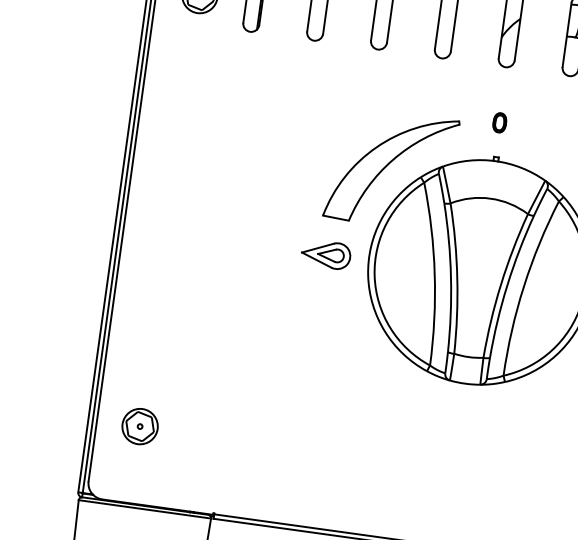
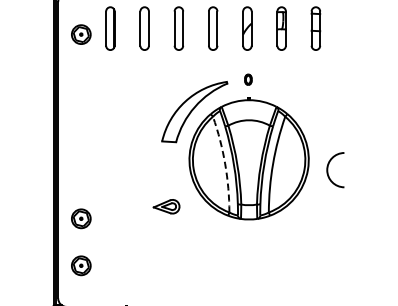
part: (325, 254) -> (166, 206), moved
arc: (435, 273) -> (225, 163), solid -> dashed
part: (152, 338) -> (81, 218), added

